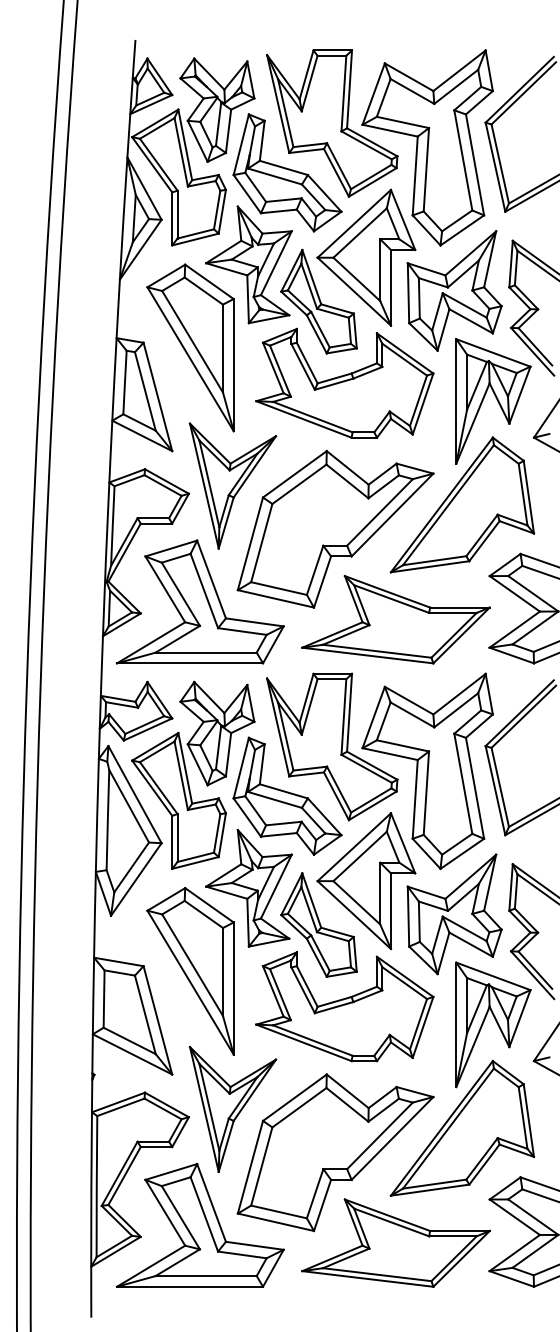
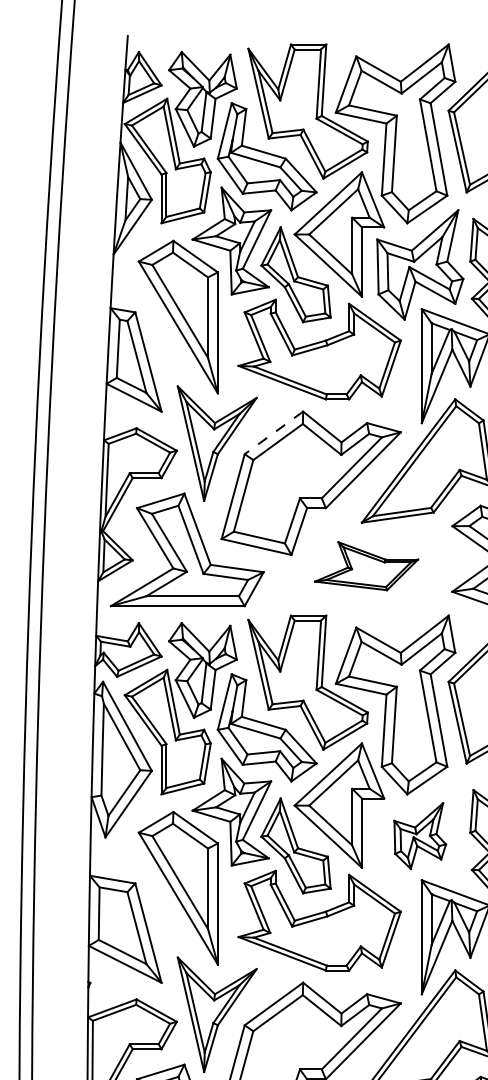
line: (294, 474) -> (273, 433), solid -> dashed
part: (395, 619) -> (366, 565), size x0.6
part: (454, 914) -> (420, 836), size x0.6

